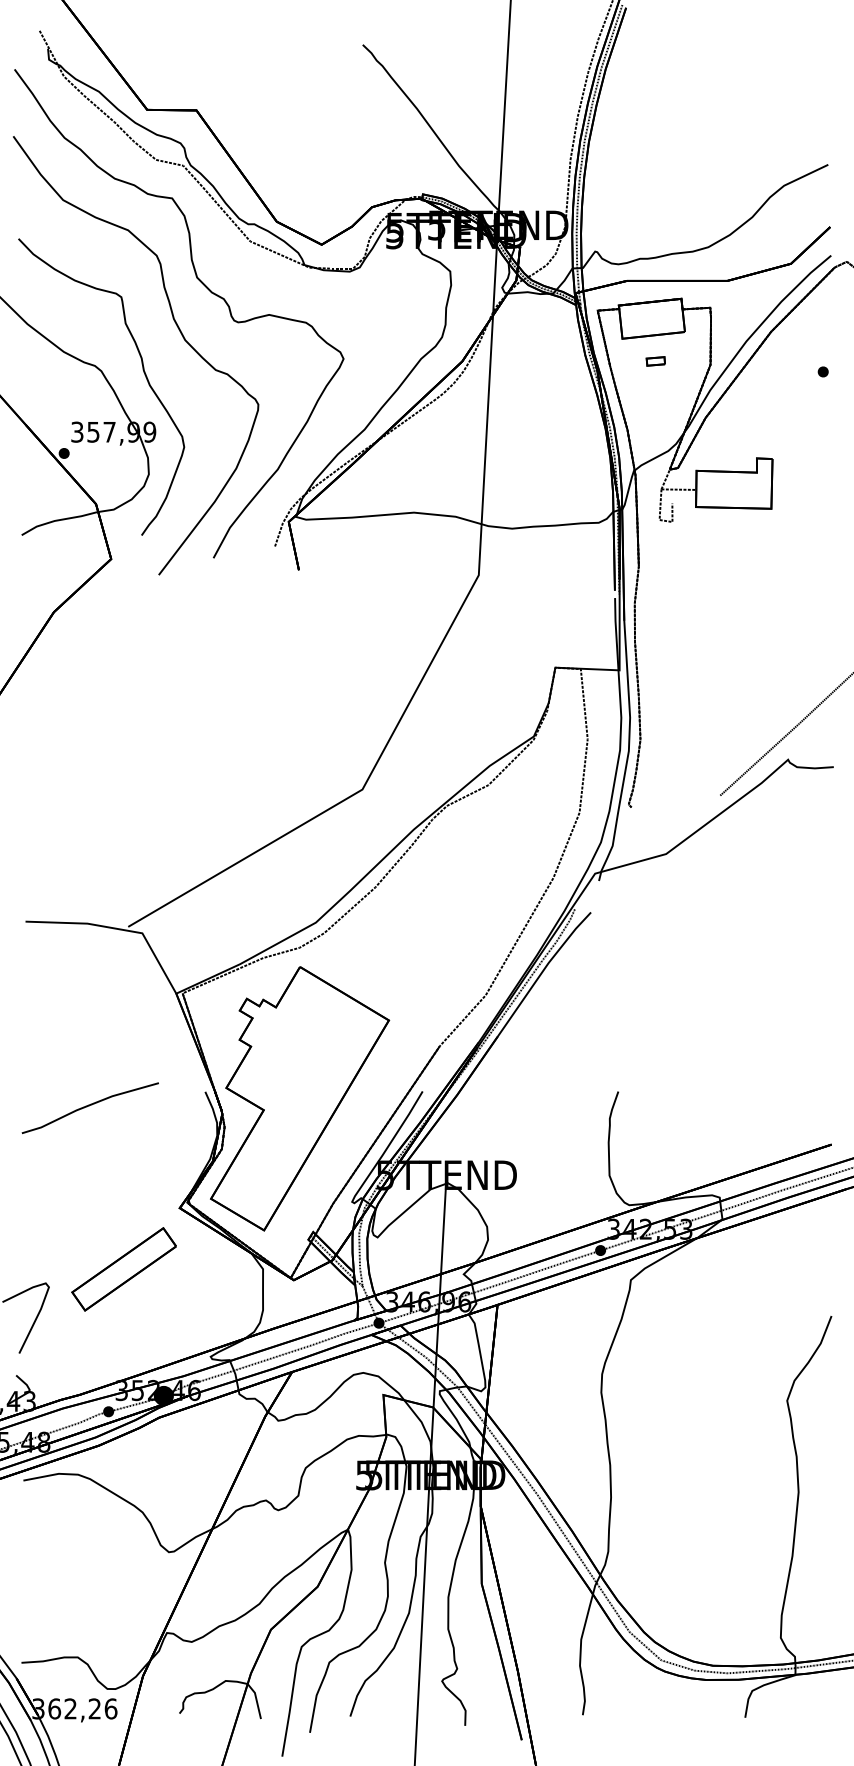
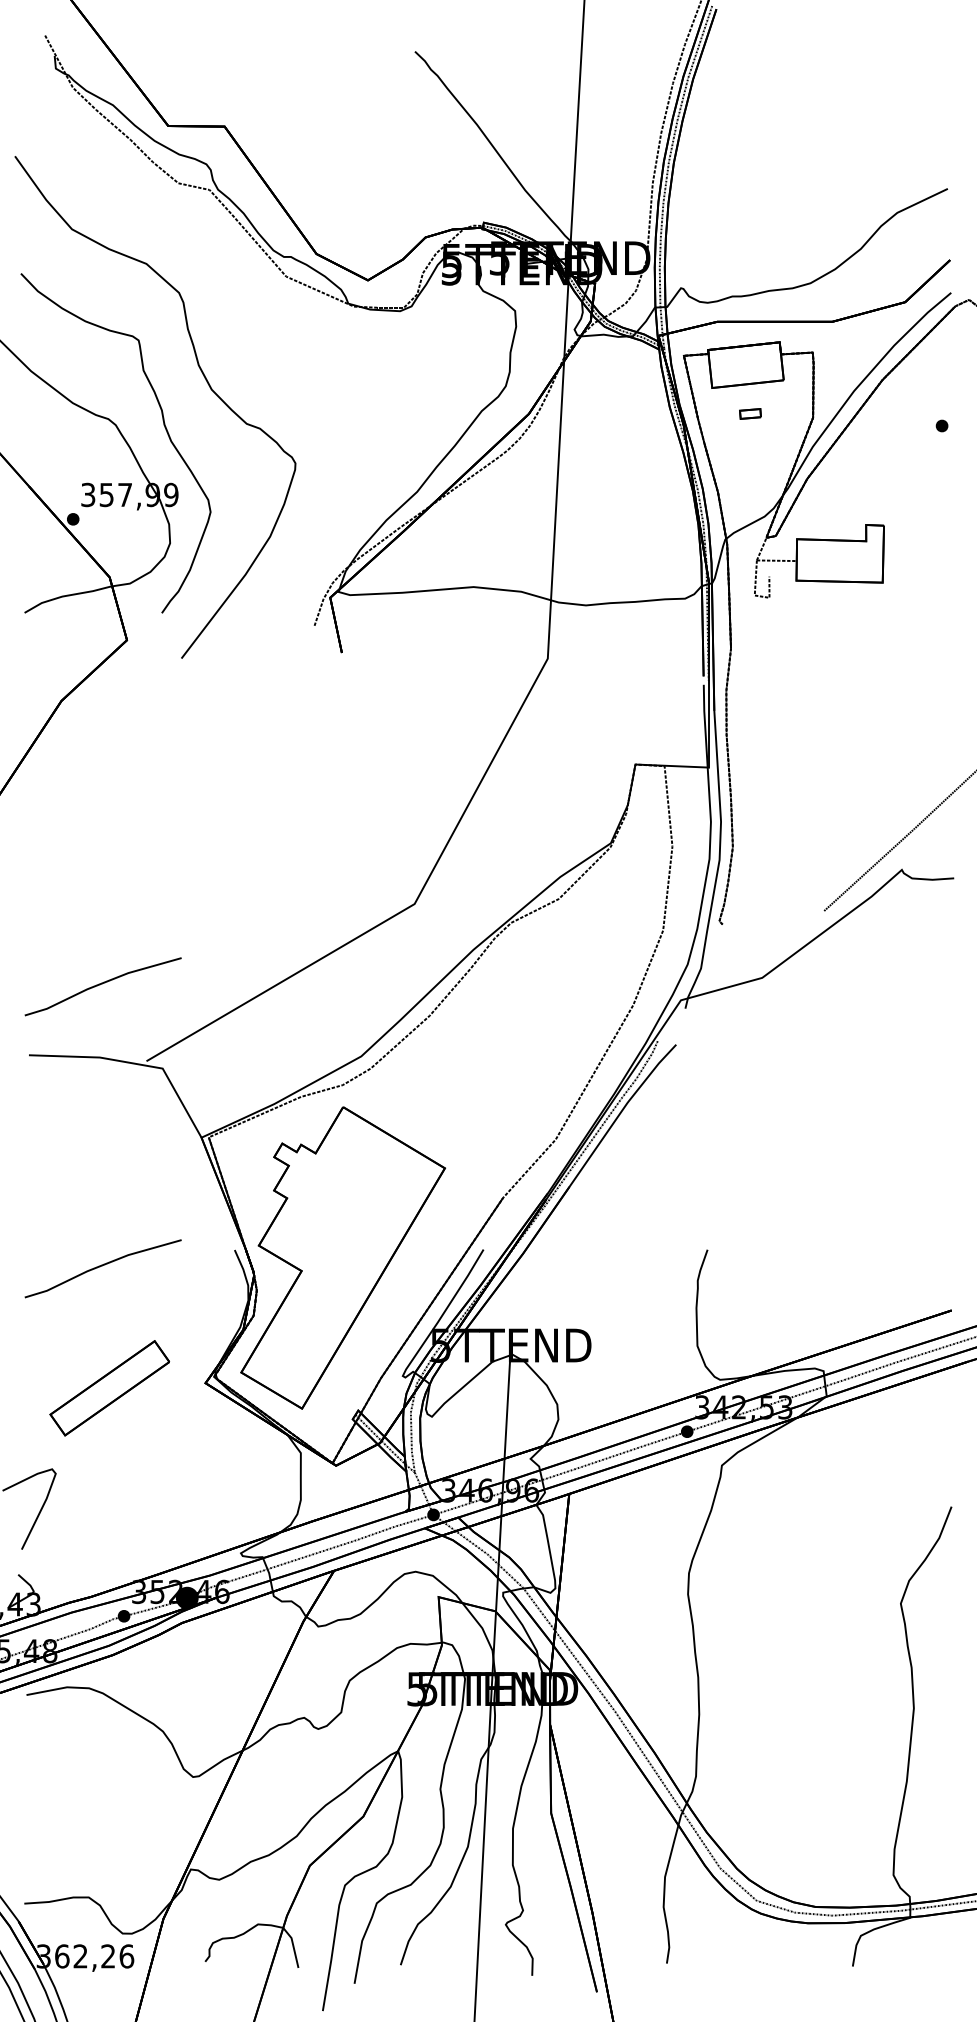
curve: (205, 286) -> (234, 328), removed
line: (89, 859) -> (102, 984), added
part: (123, 1269) -> (109, 1388), moved

